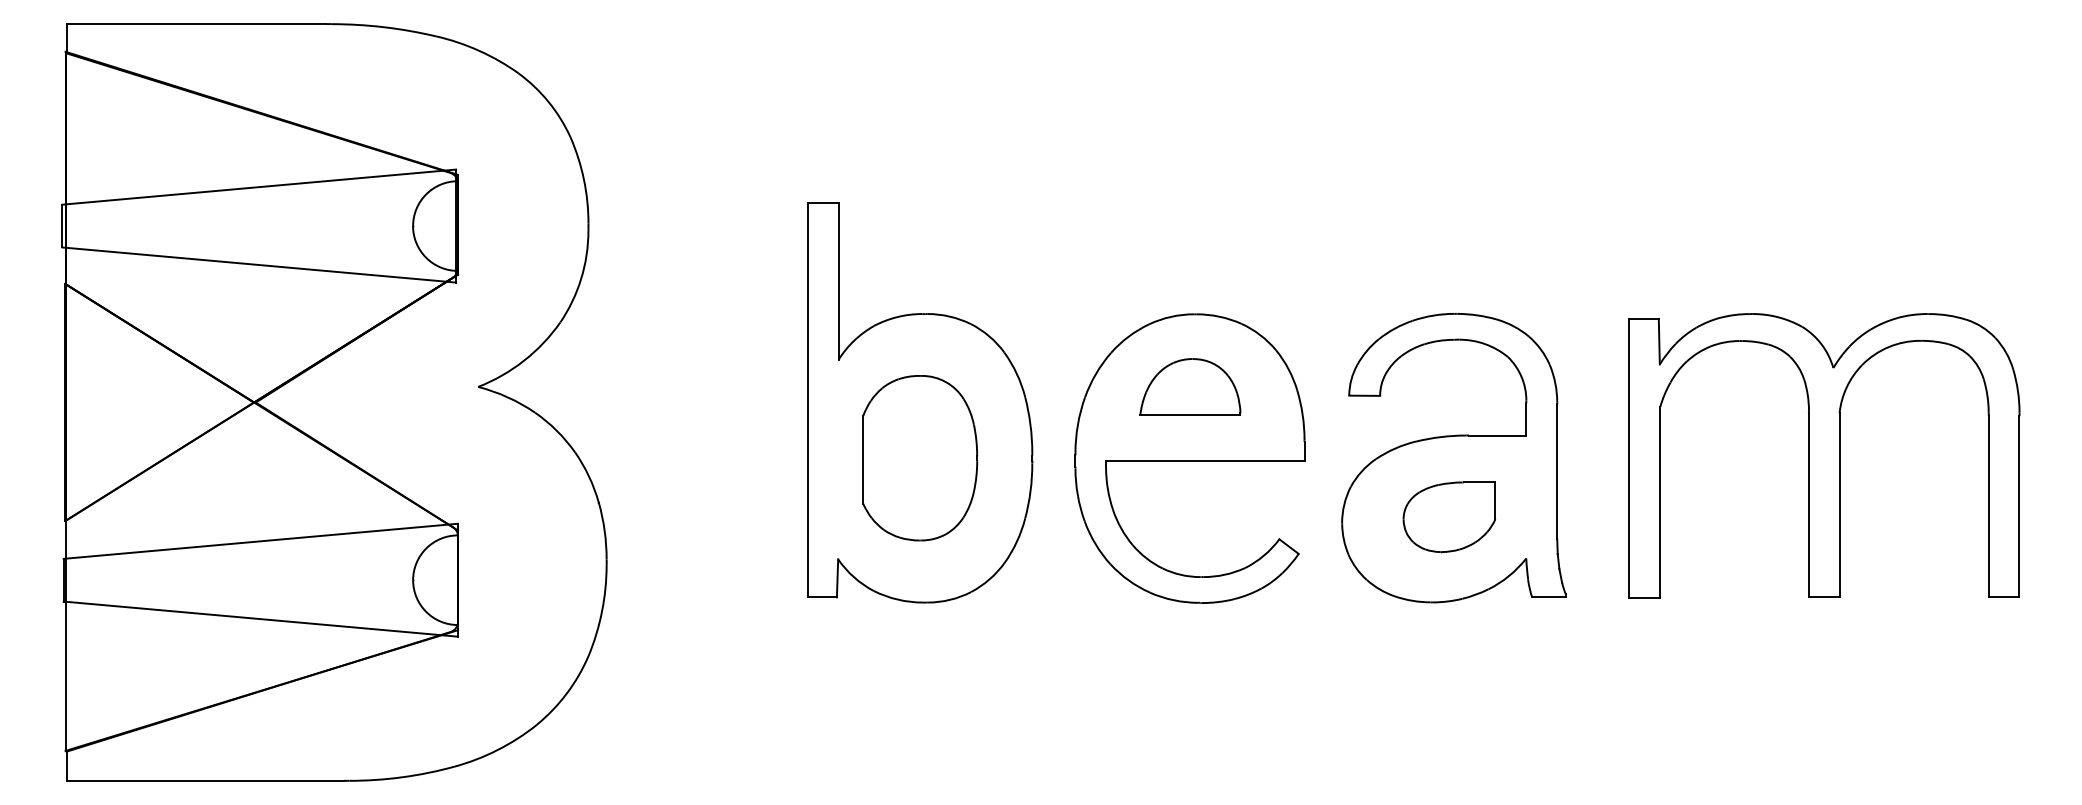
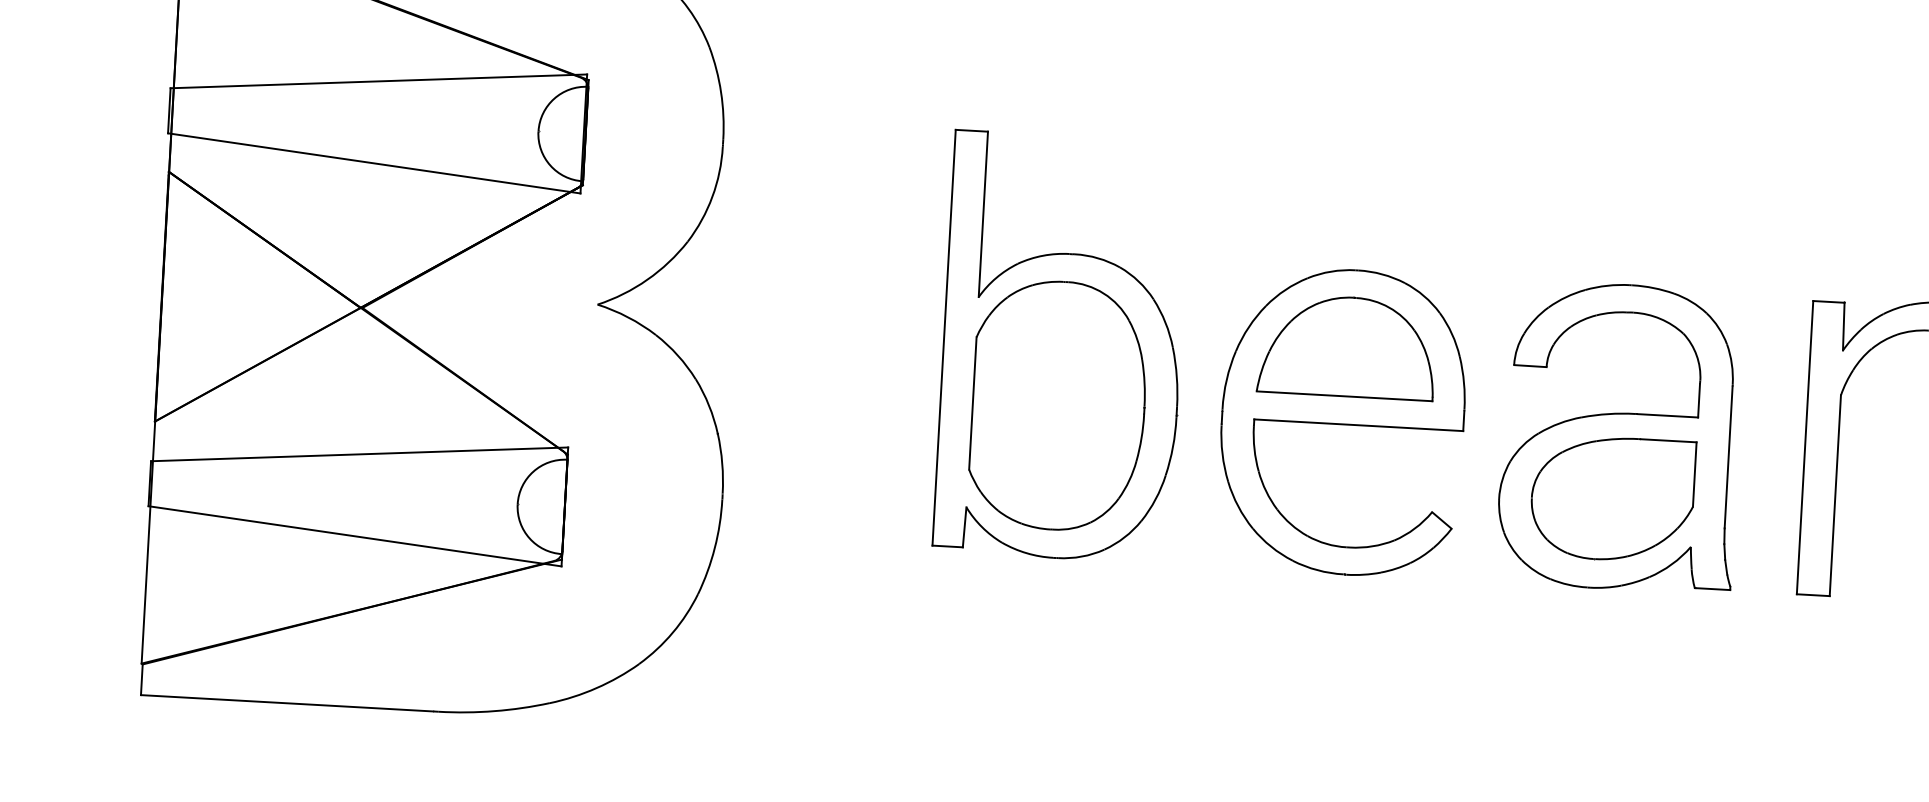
part: (1190, 386) -> (1347, 346), size x1.67
part: (920, 457) -> (1059, 404), size x1.43
part: (1449, 517) -> (1612, 499), size x1.67

